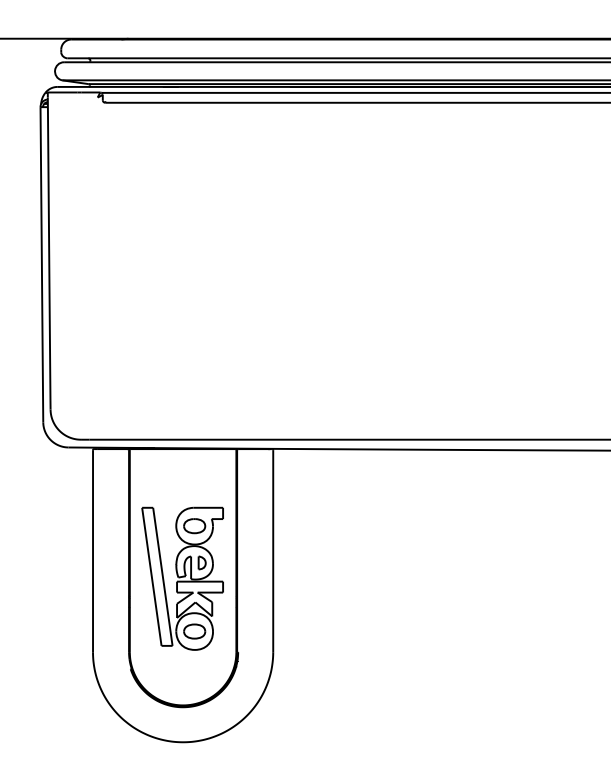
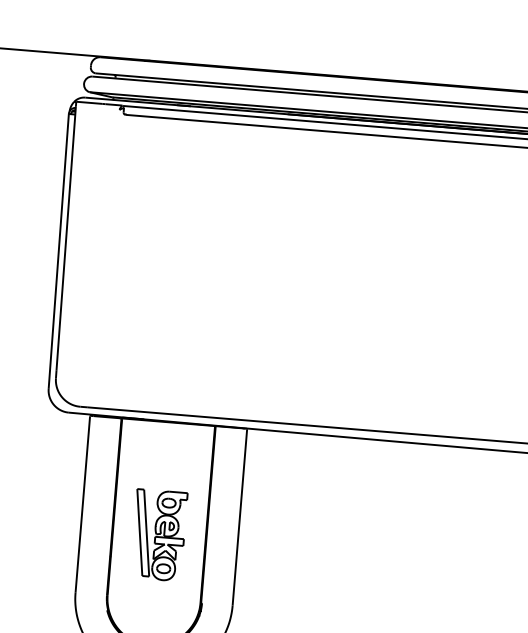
part: (182, 578) -> (158, 534), size x0.71

